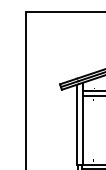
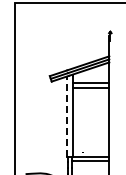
line: (77, 124) -> (67, 116), solid -> dashed

